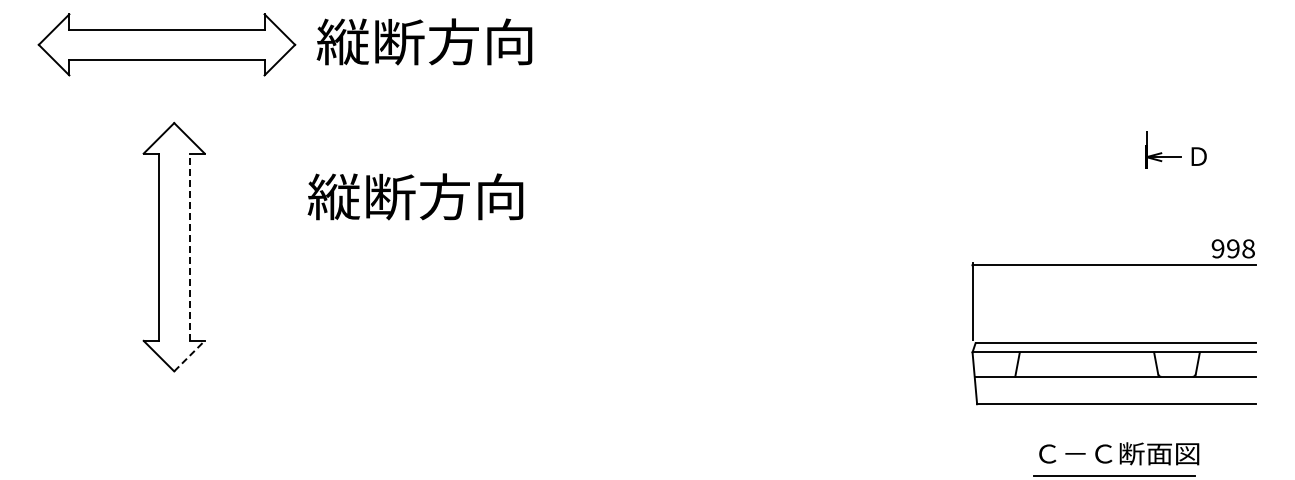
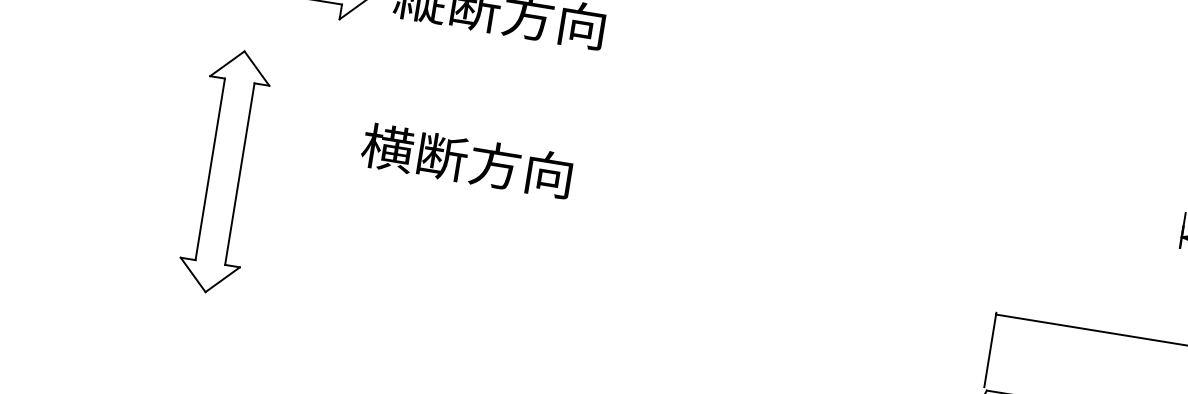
text: (333, 196) -> (387, 147), 縦断方向 -> 横断方向
line: (189, 247) -> (239, 174), dashed -> solid
line: (189, 356) -> (222, 280), dashed -> solid

